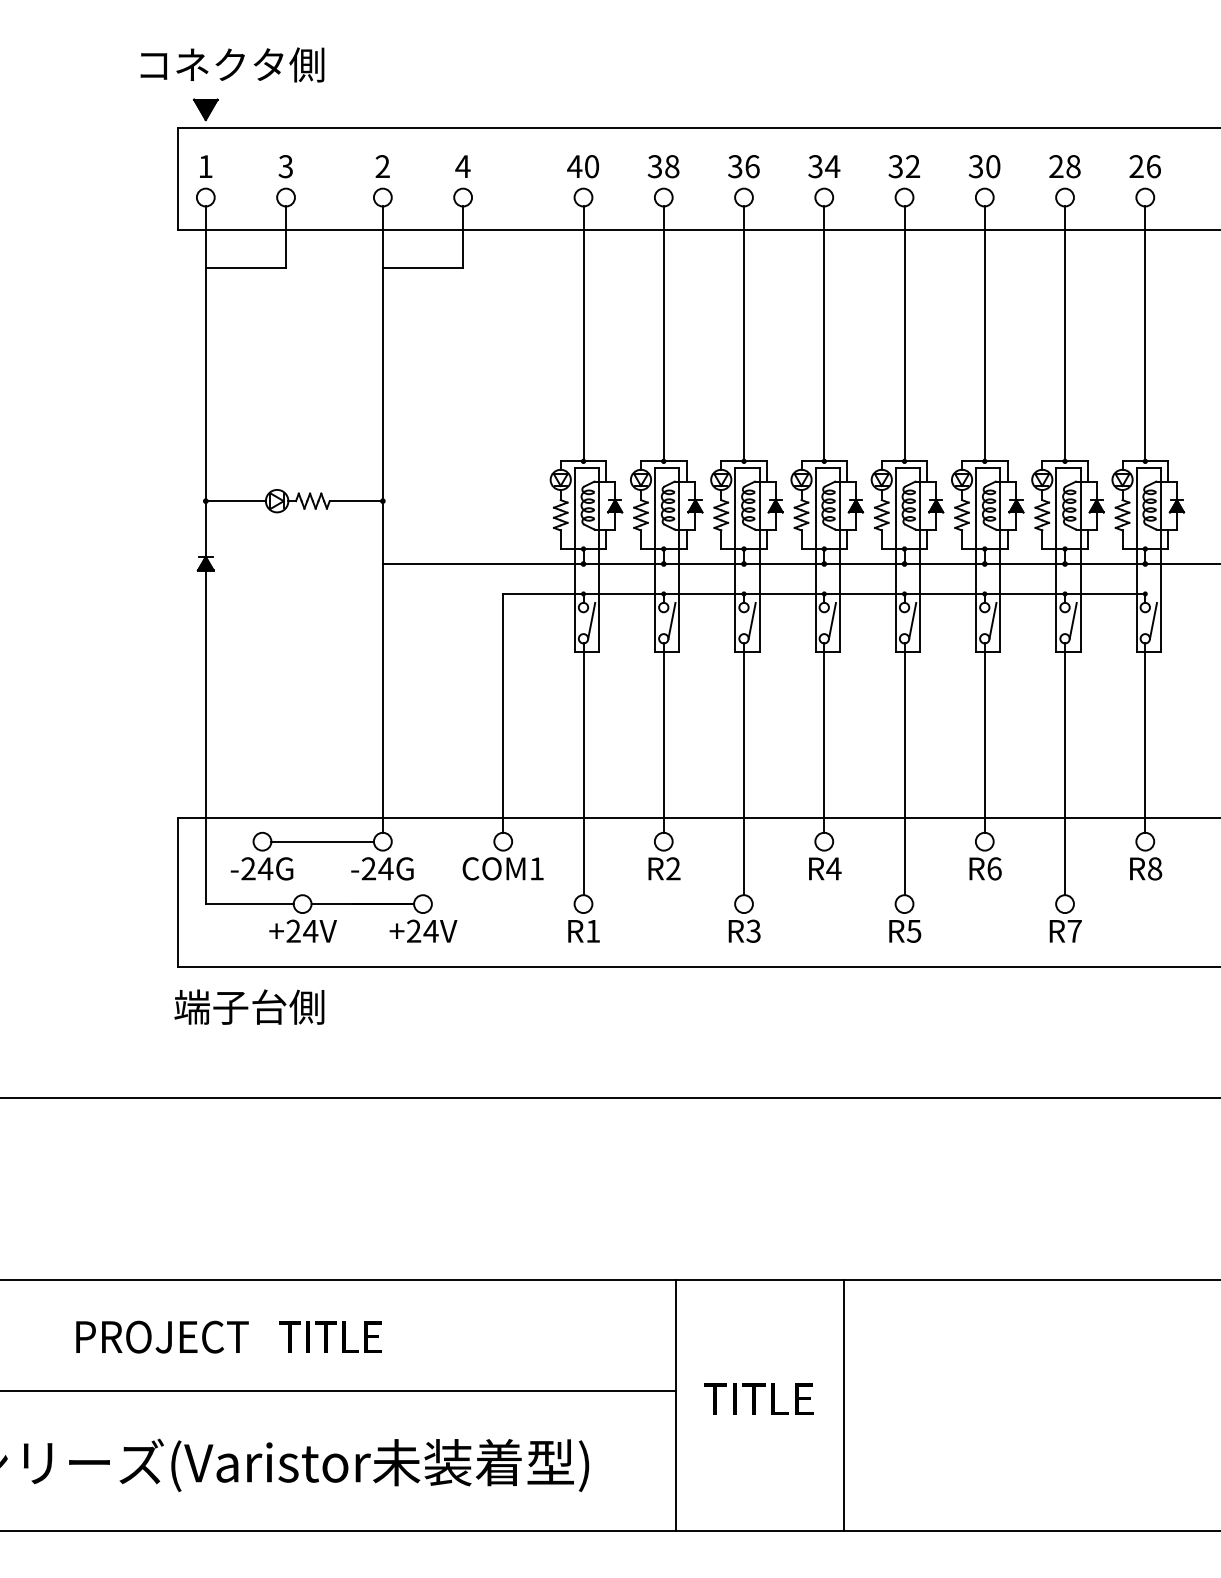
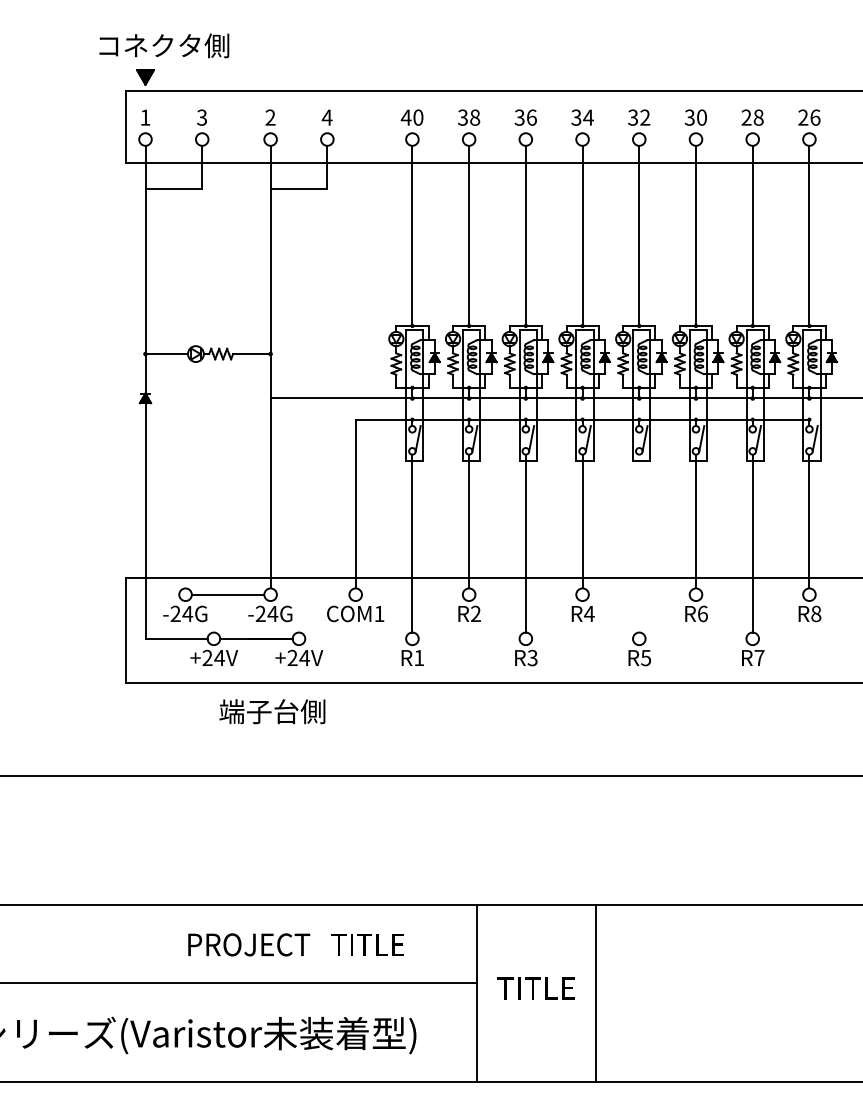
line: (904, 769) -> (639, 543), removed
text: (249, 1006) -> (272, 711), moved
text: (228, 1336) -> (295, 944), moved

